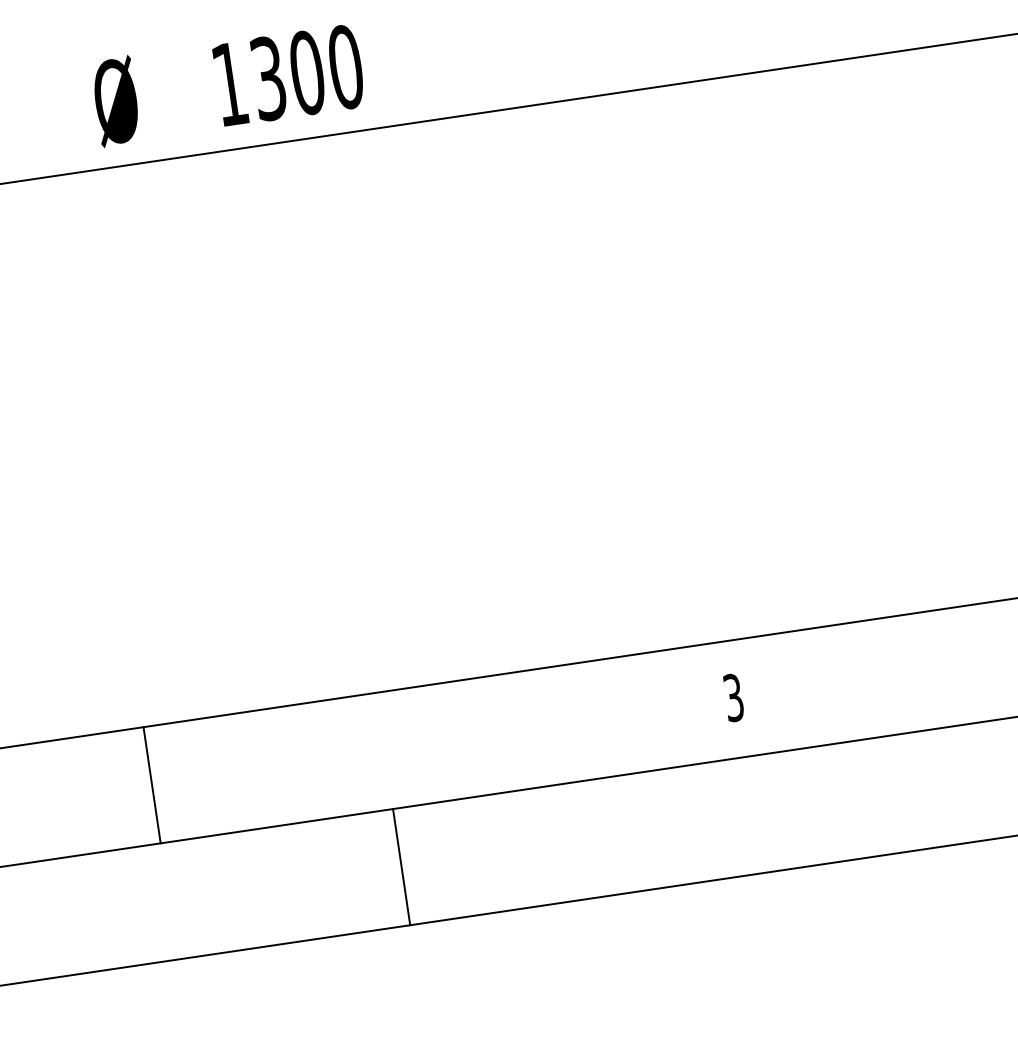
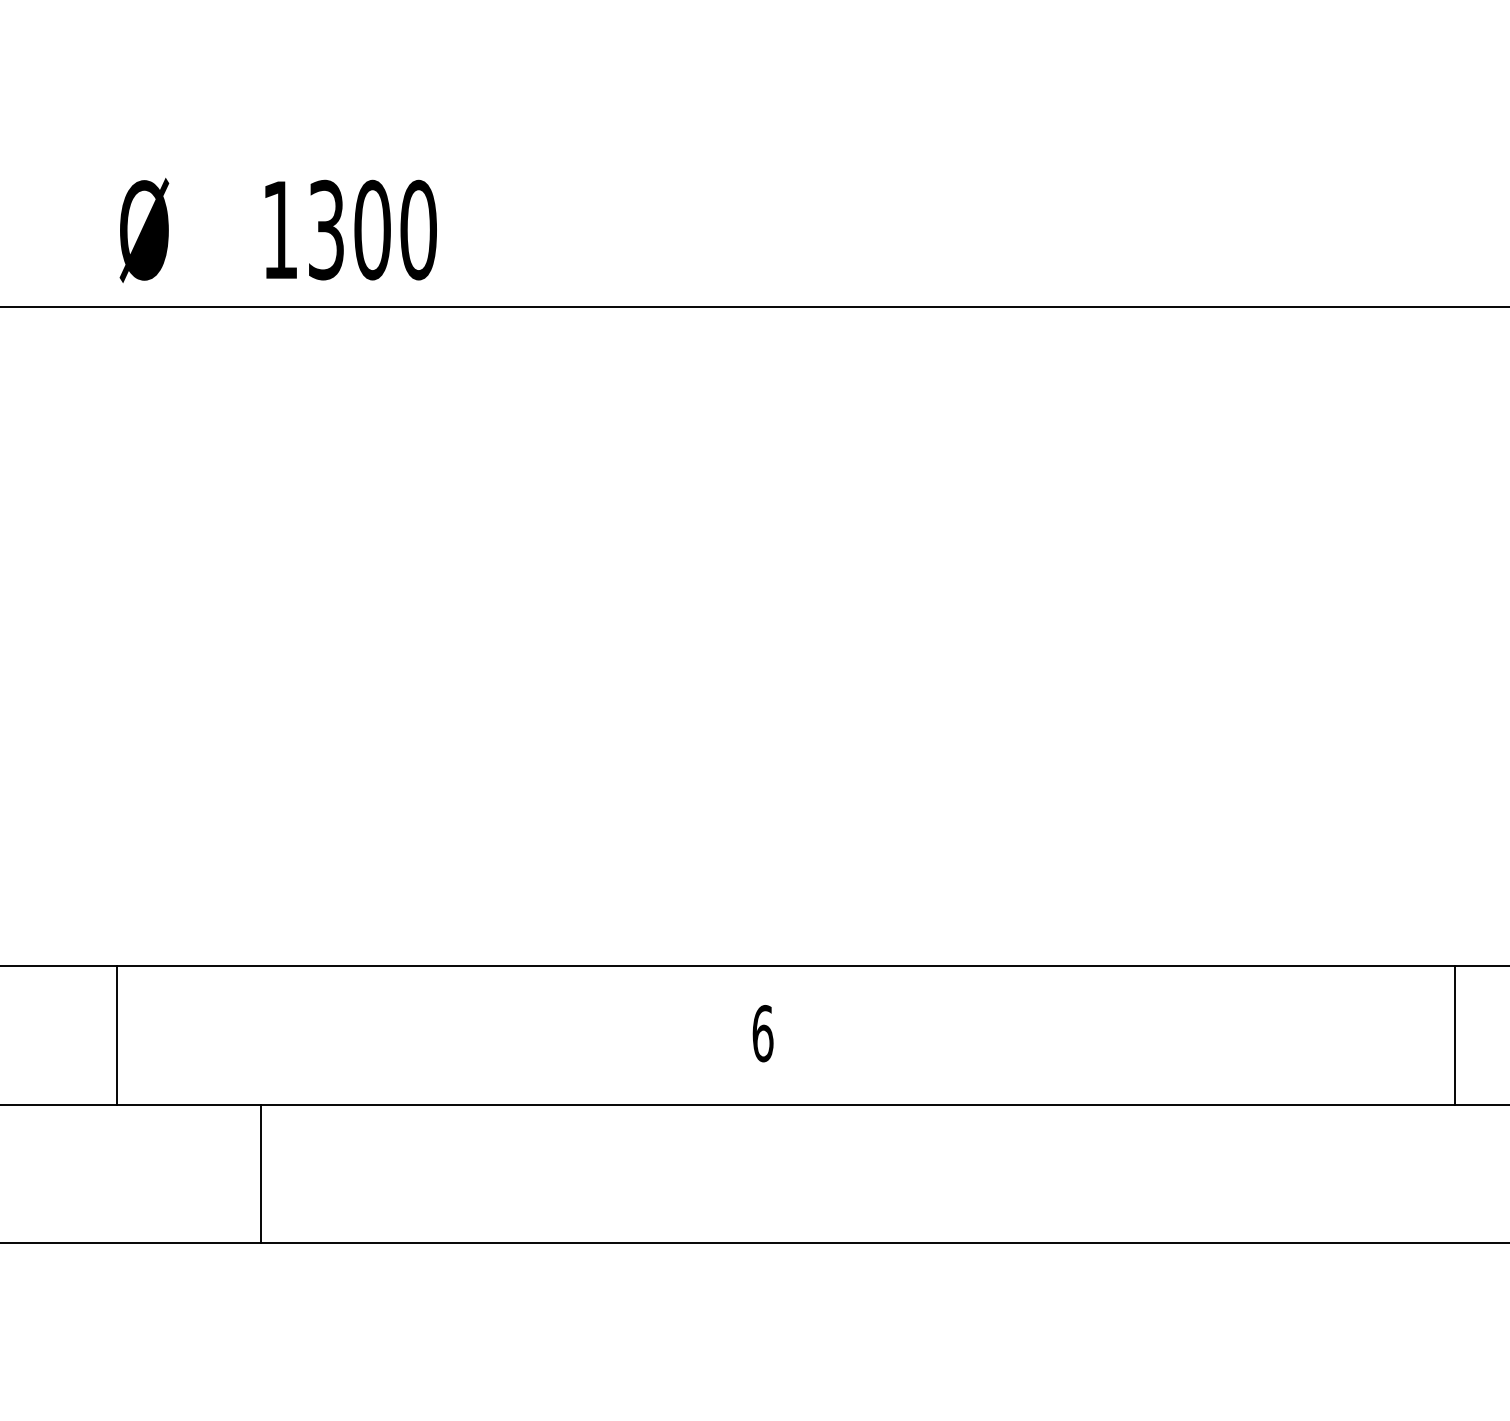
text: (733, 697) -> (762, 1033), 3 -> 6
line: (152, 785) -> (117, 1035), moved
line: (401, 866) -> (260, 1173), moved

